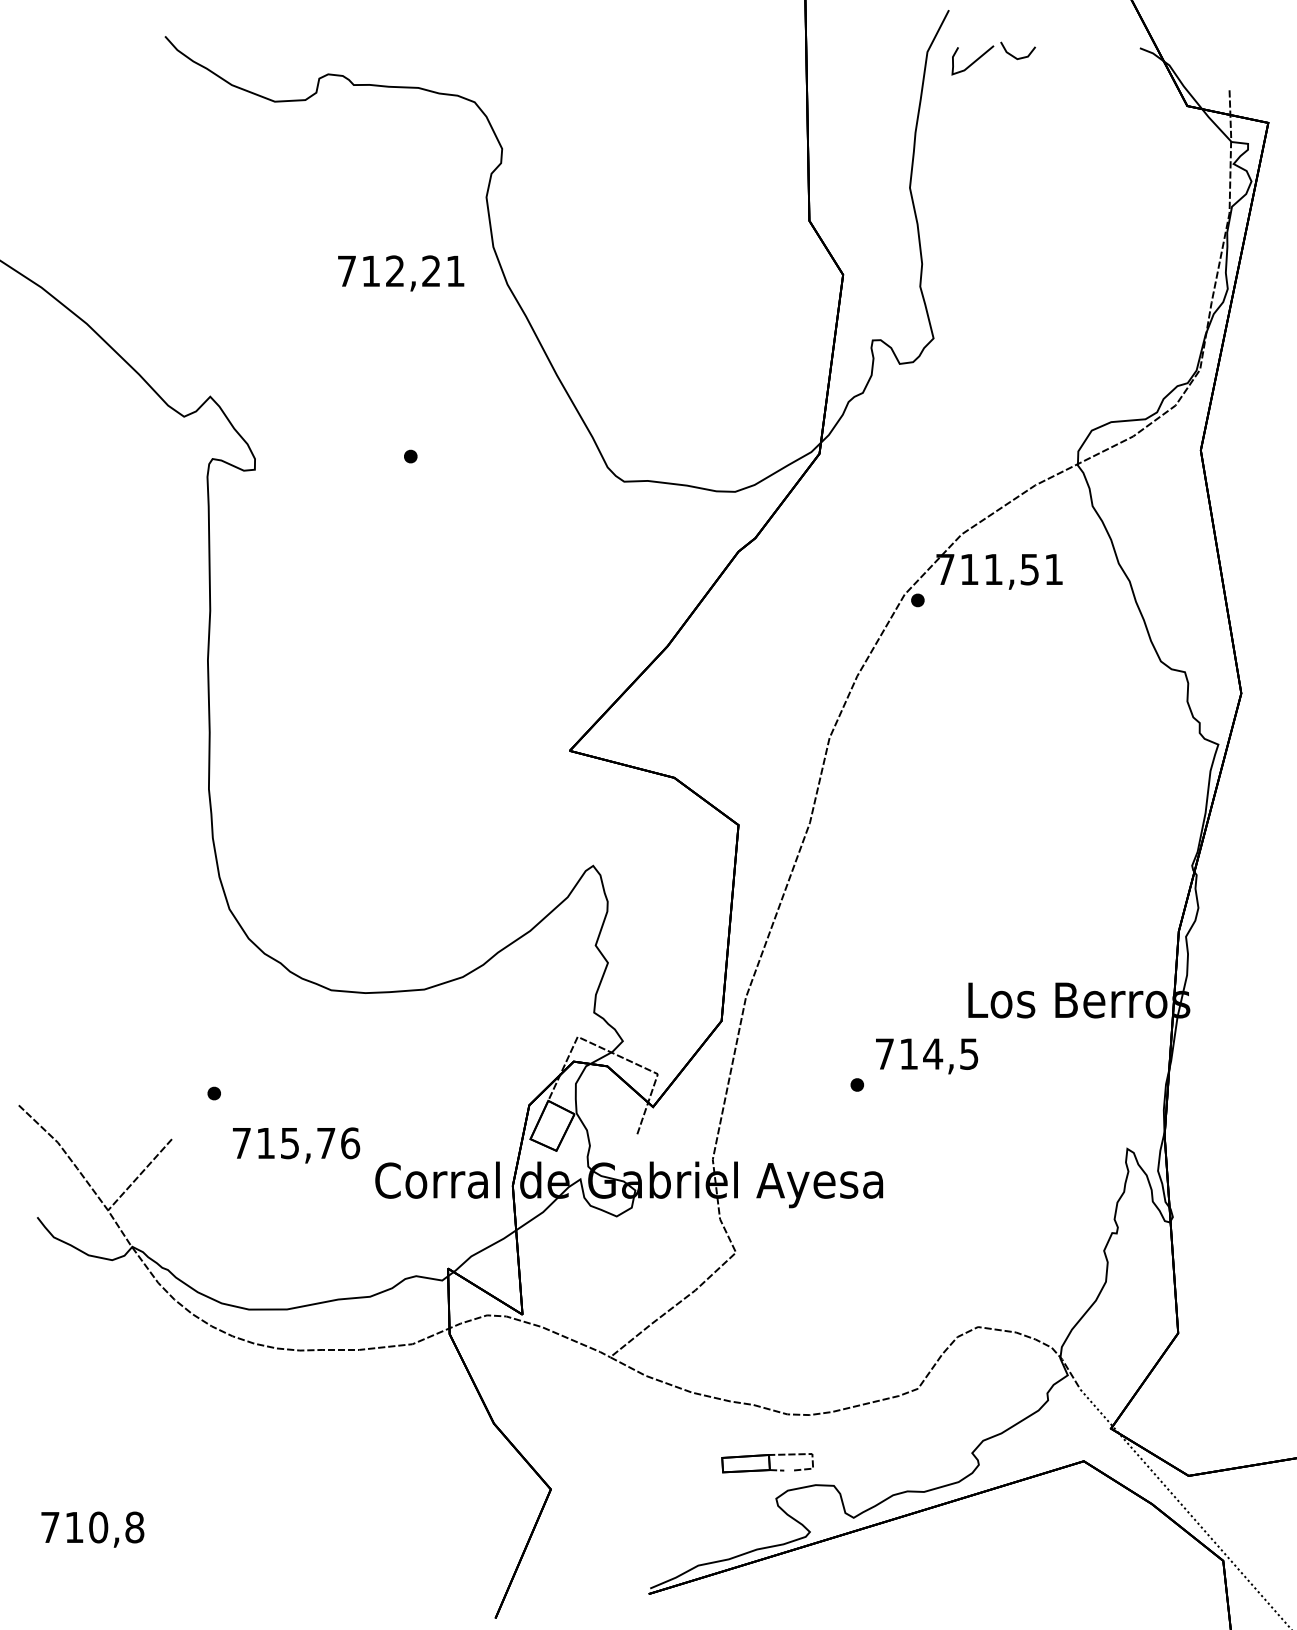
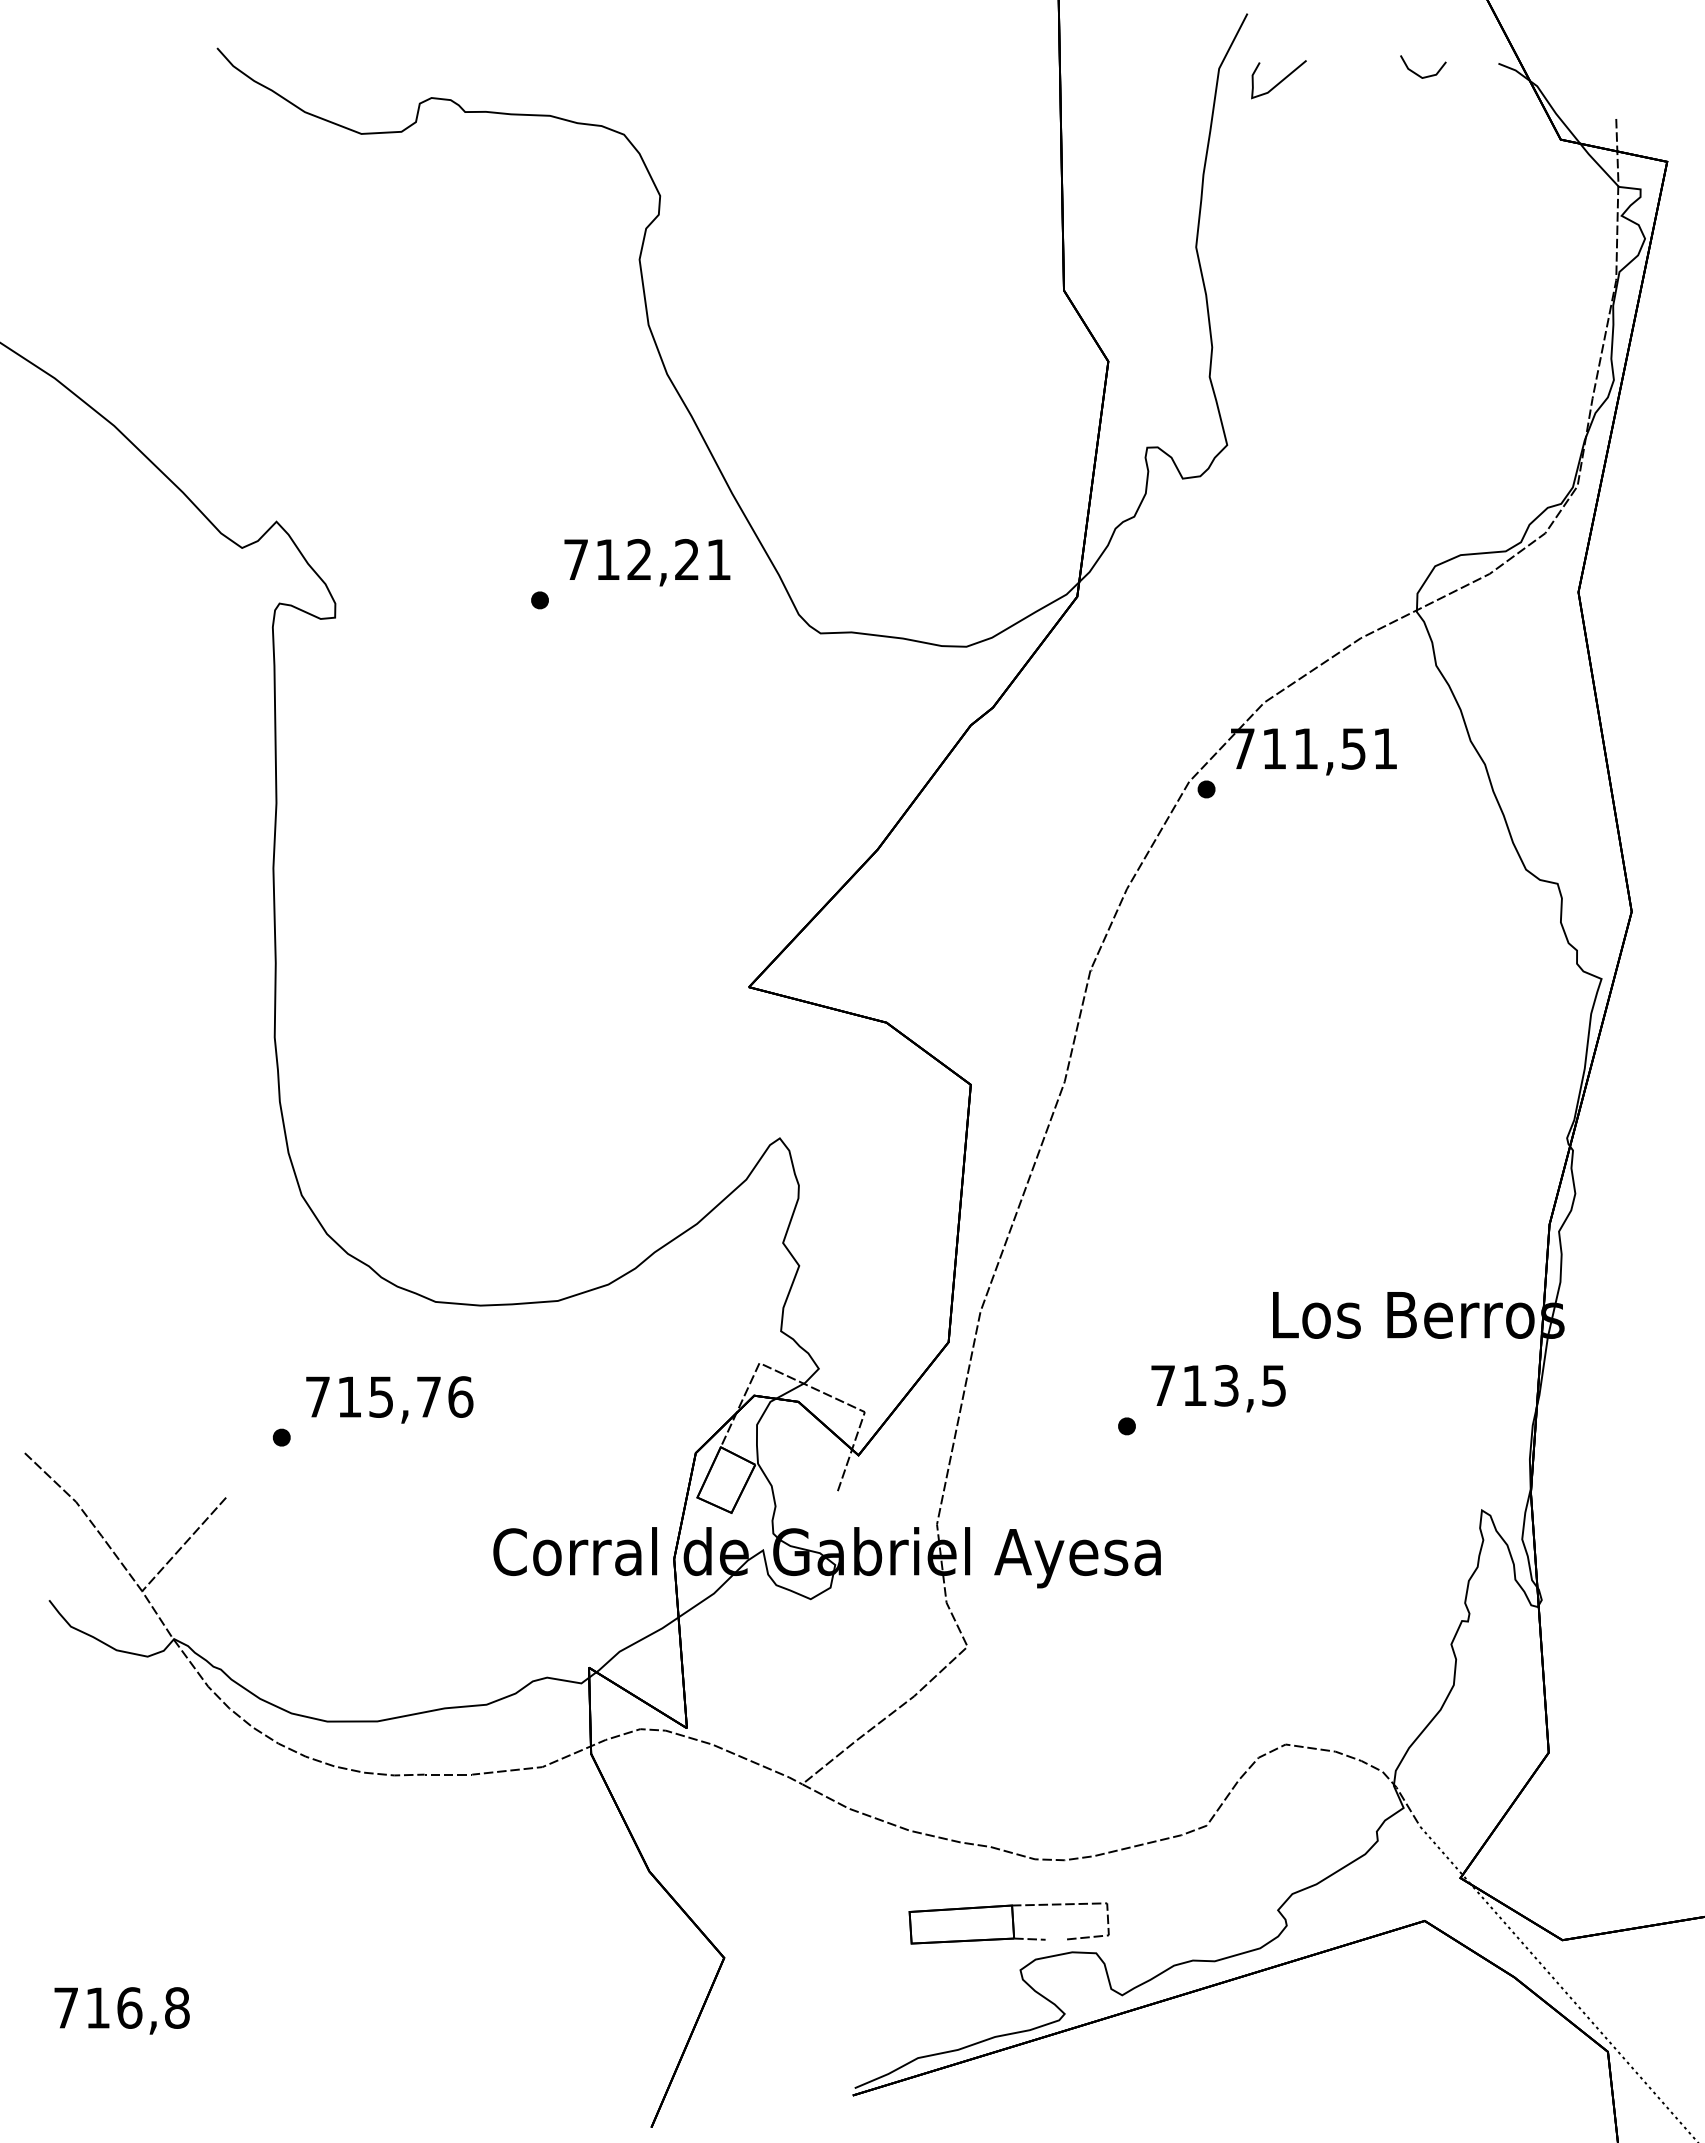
line: (1013, 55) -> (1417, 73), moved
text: (401, 273) -> (647, 562), moved
text: (933, 1053) -> (1226, 1385), 714,5 -> 713,5
text: (296, 1145) -> (389, 1399), moved
part: (767, 1463) -> (1008, 1923), size x1.67
text: (98, 1527) -> (129, 2007), 710,8 -> 716,8

